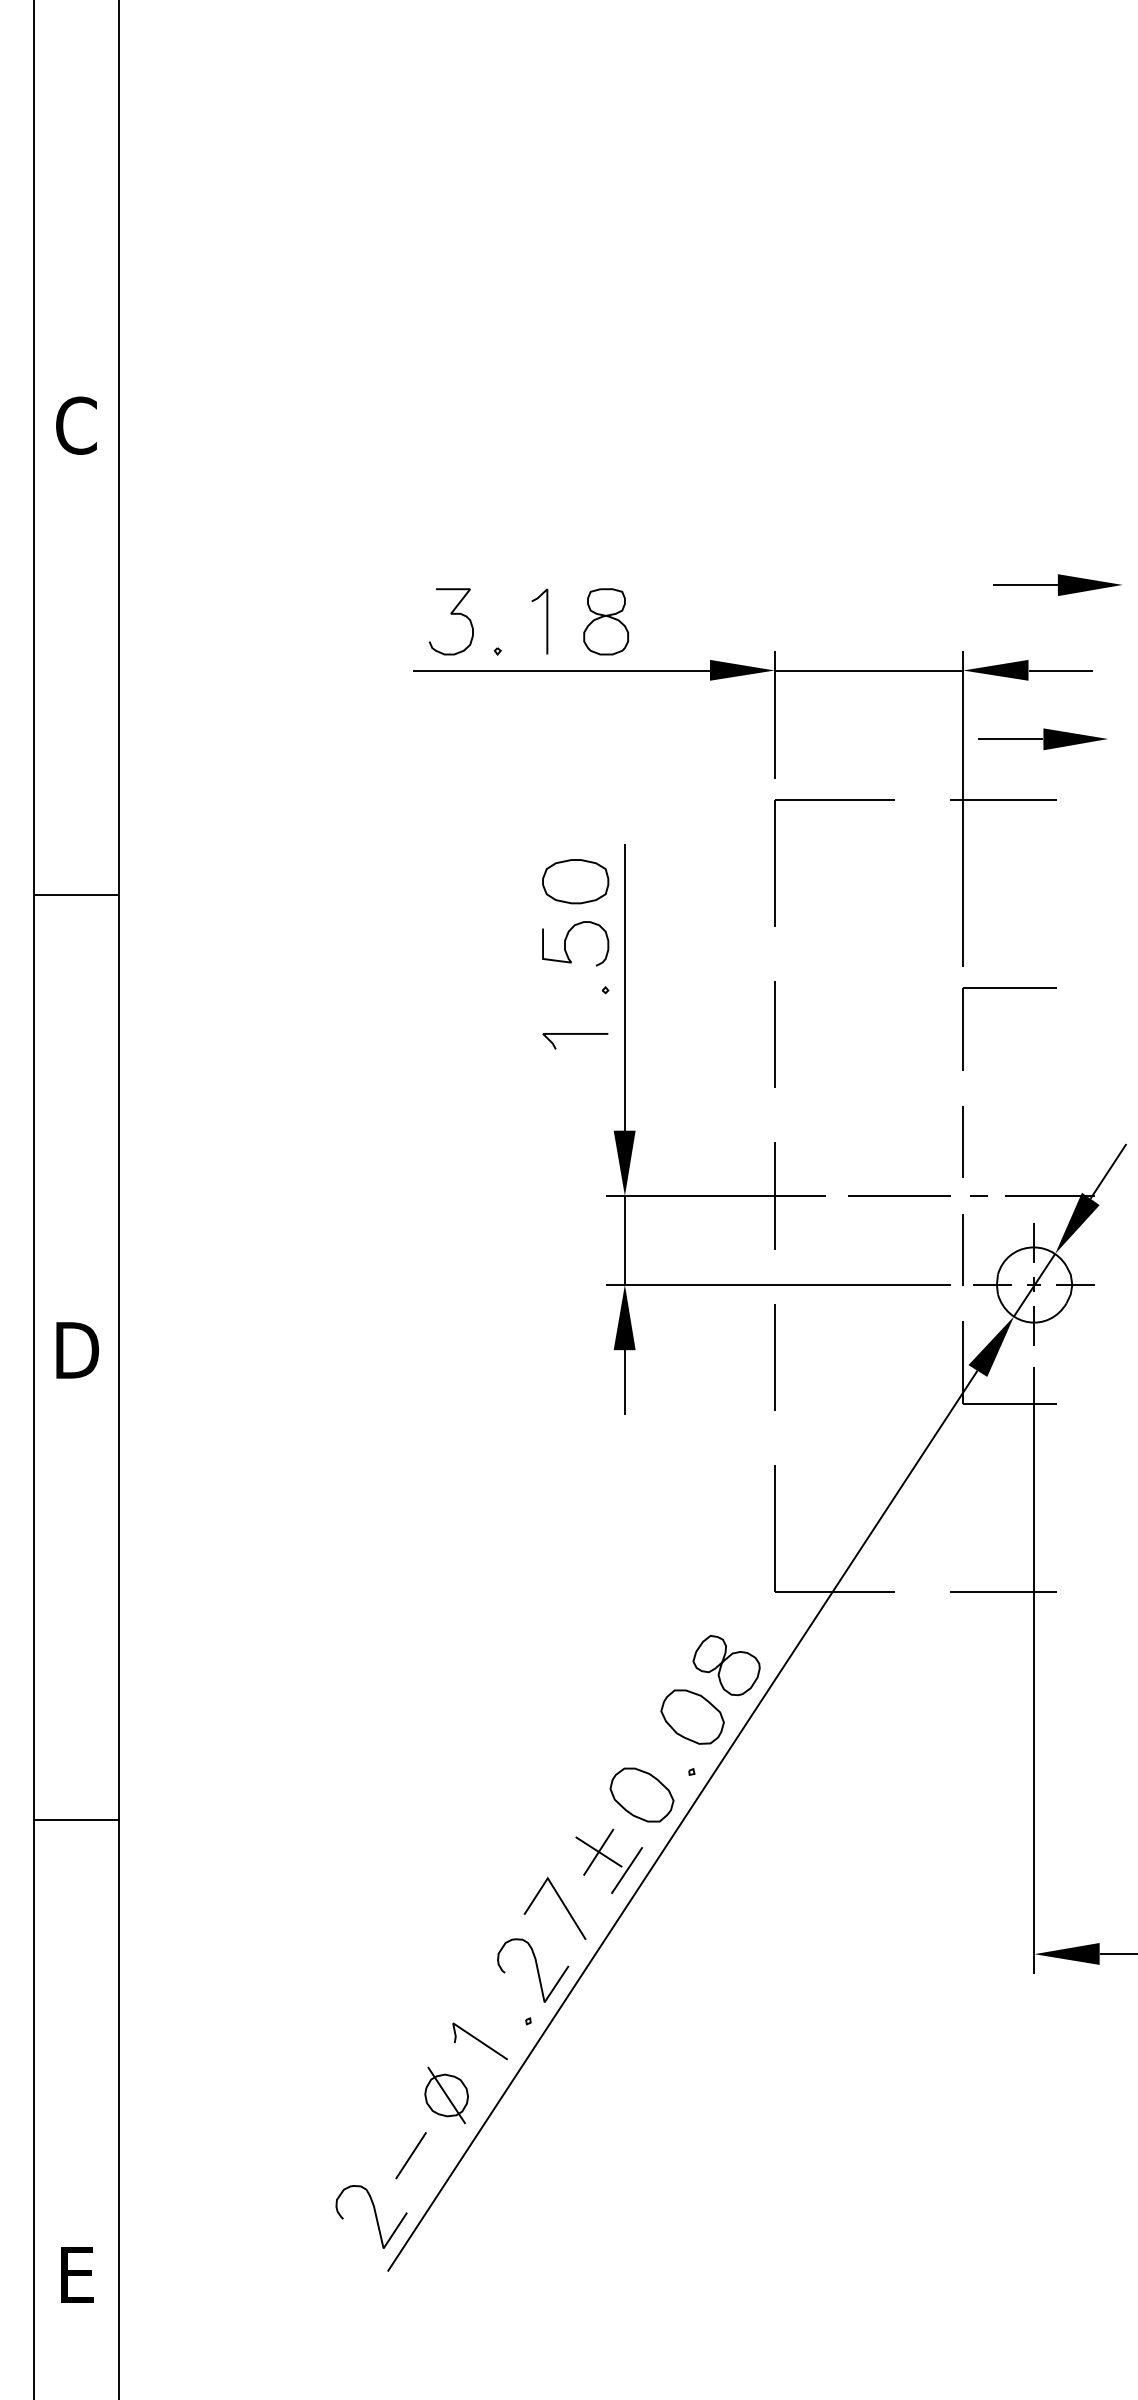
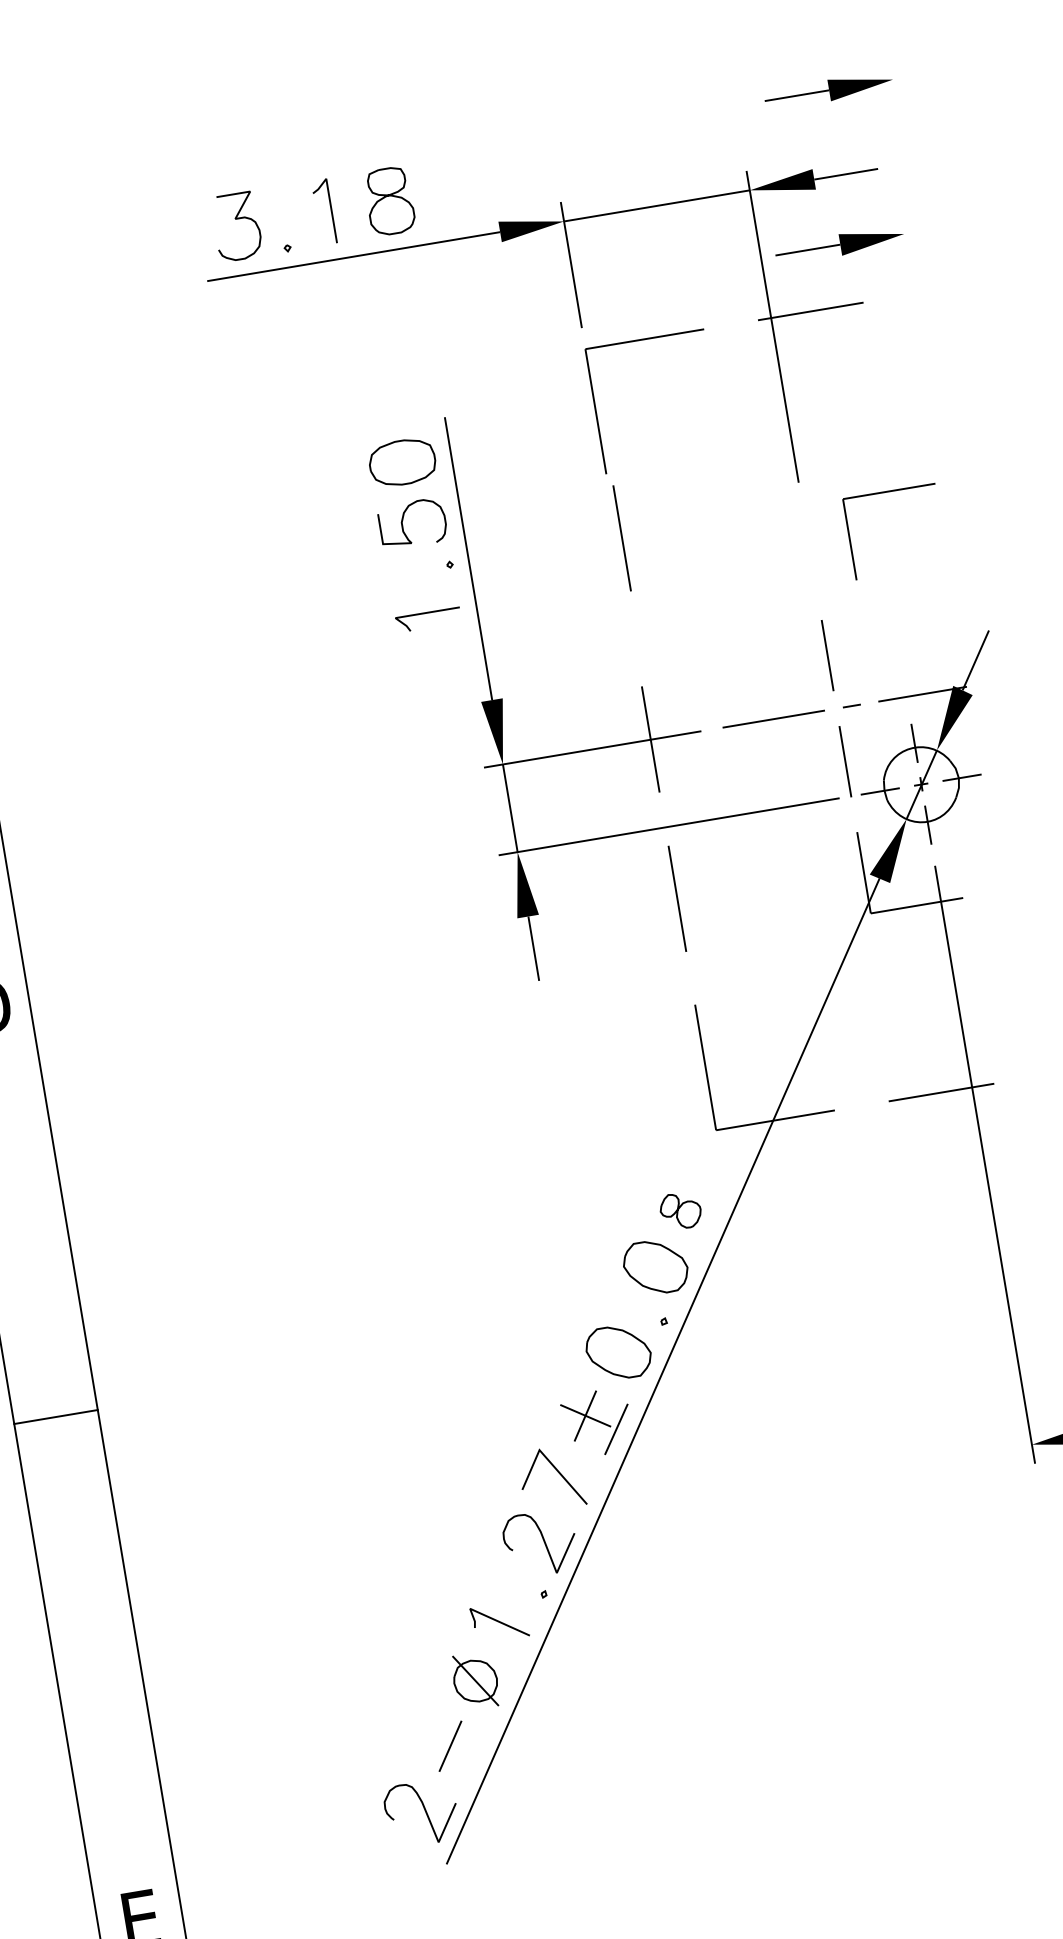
part: (1009, 988) -> (888, 491), moved
line: (774, 1034) -> (621, 538), moved
part: (726, 1665) -> (680, 1210), size x0.6
line: (76, 1819) -> (56, 1416), moved

